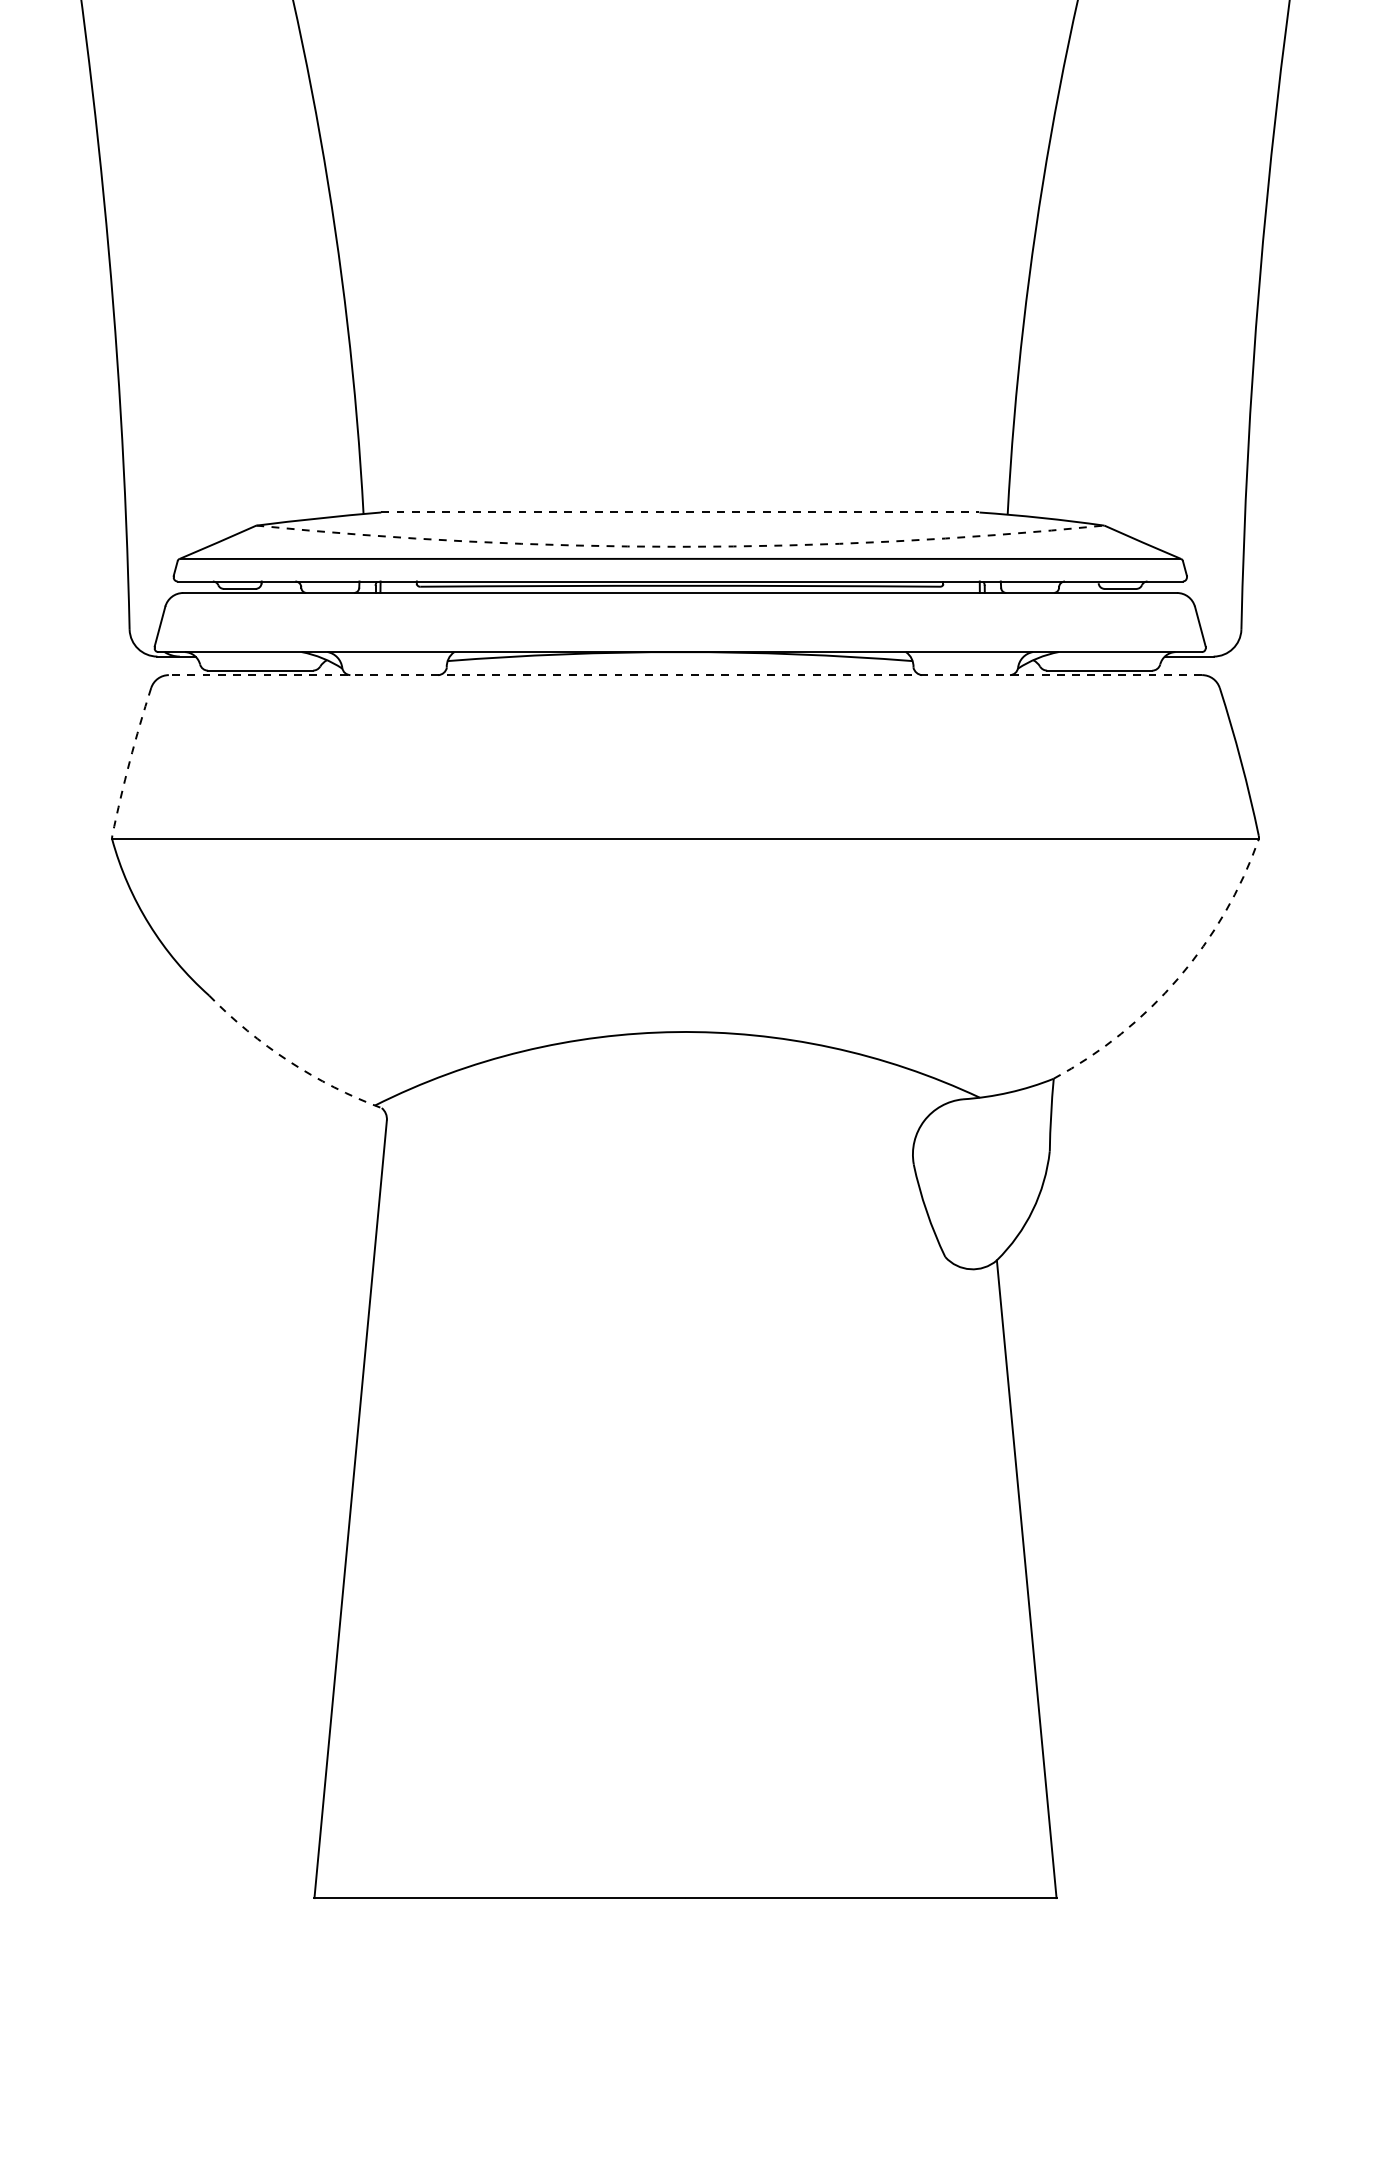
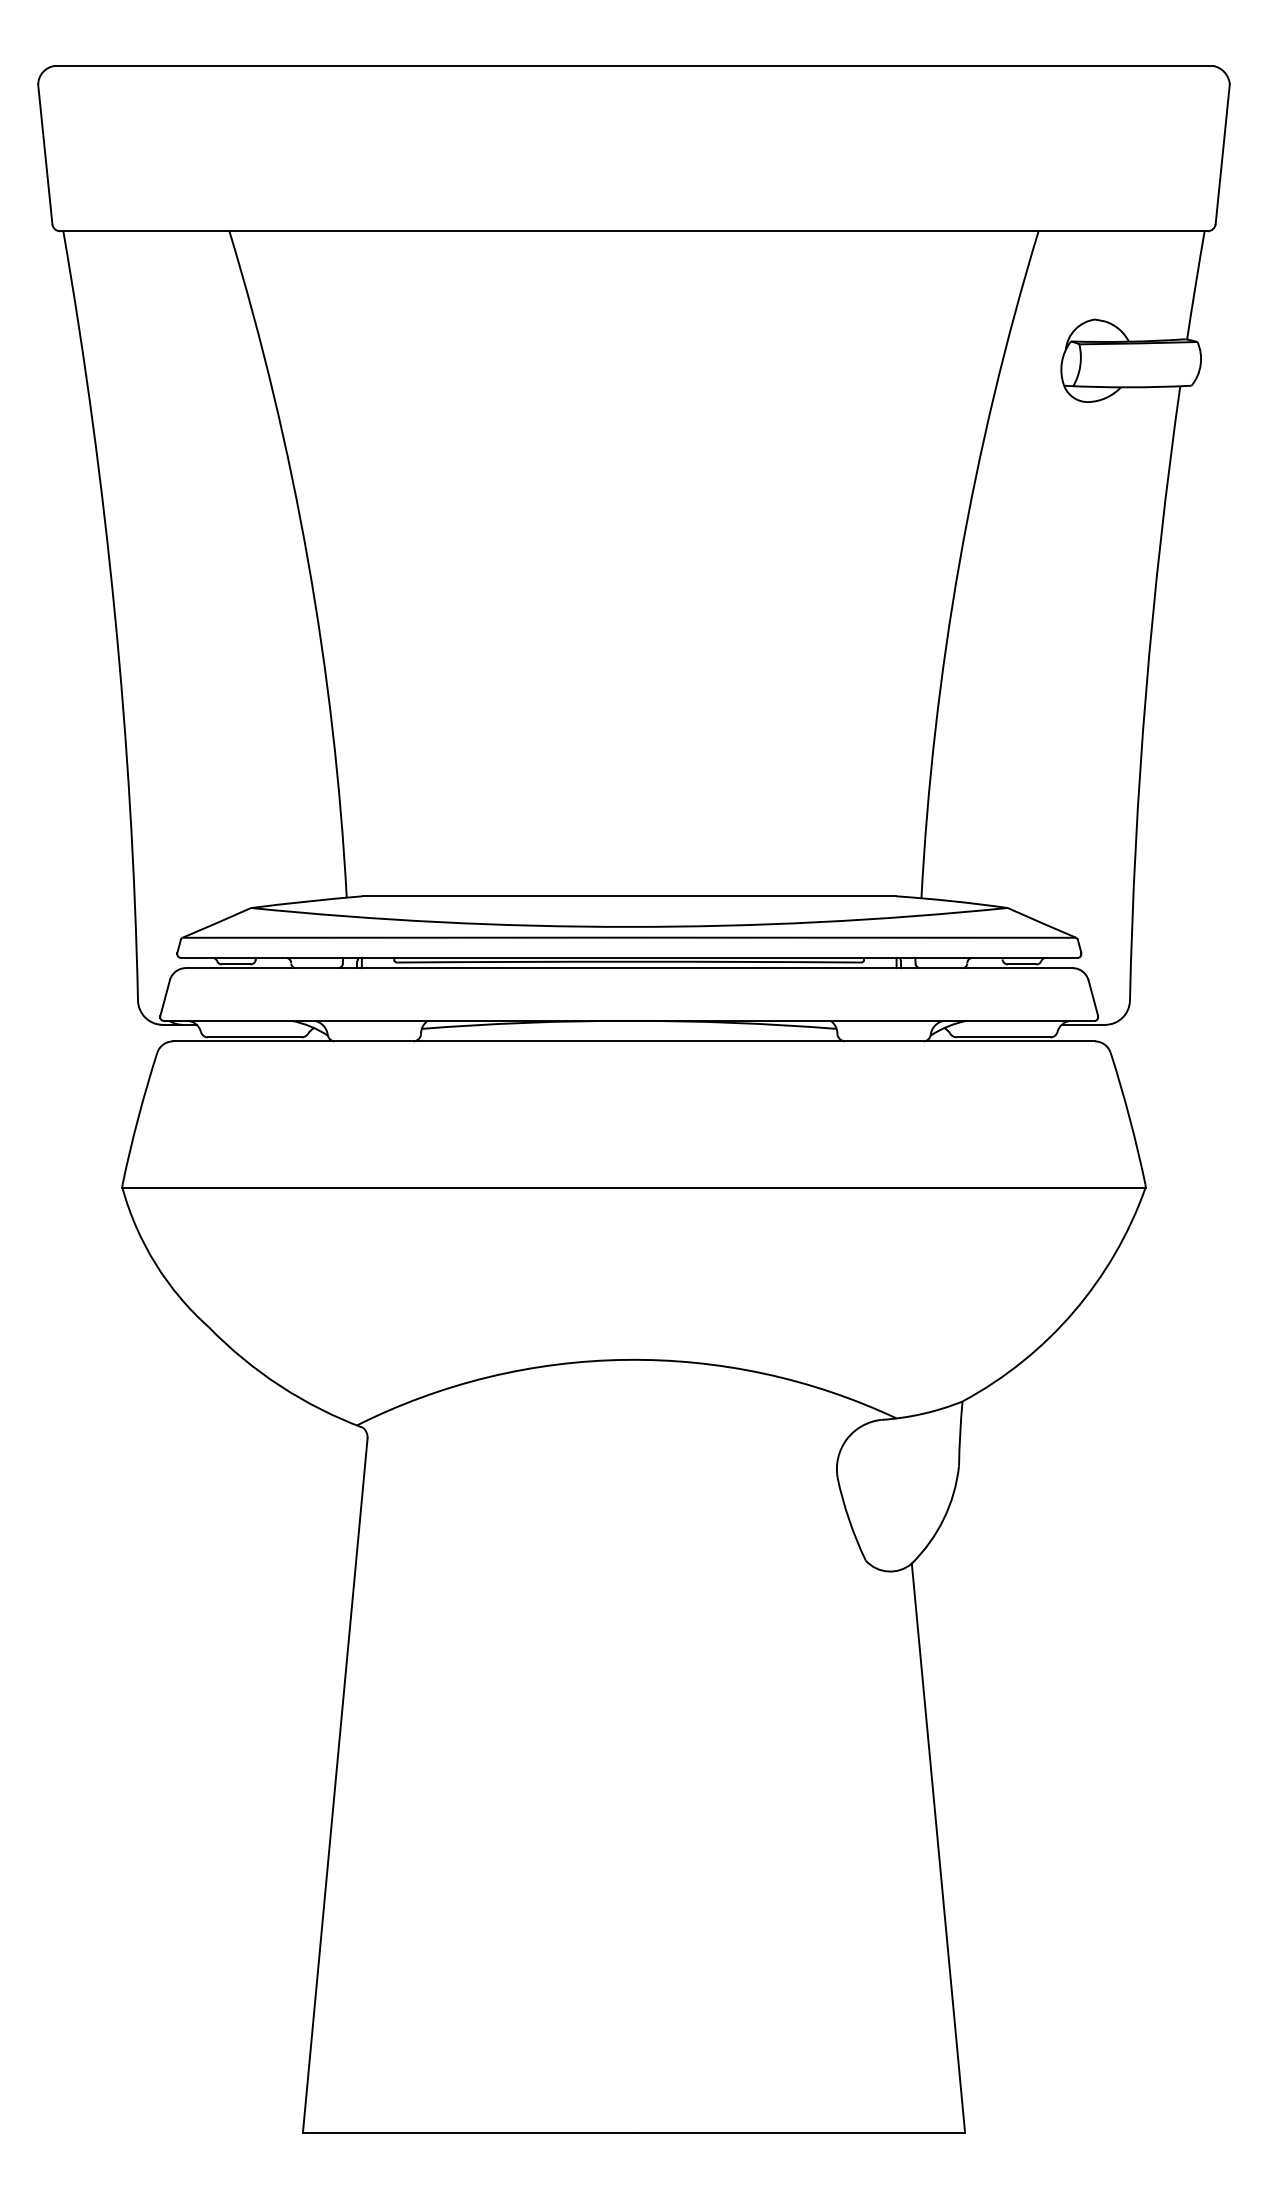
line: (680, 512) -> (629, 896), dashed -> solid
arc: (680, 546) -> (629, 926), dashed -> solid
line: (686, 675) -> (634, 1041), dashed -> solid
arc: (130, 761) -> (138, 1118), dashed -> solid
arc: (1179, 977) -> (1074, 1311), dashed -> solid
arc: (289, 1061) -> (280, 1386), dashed -> solid

